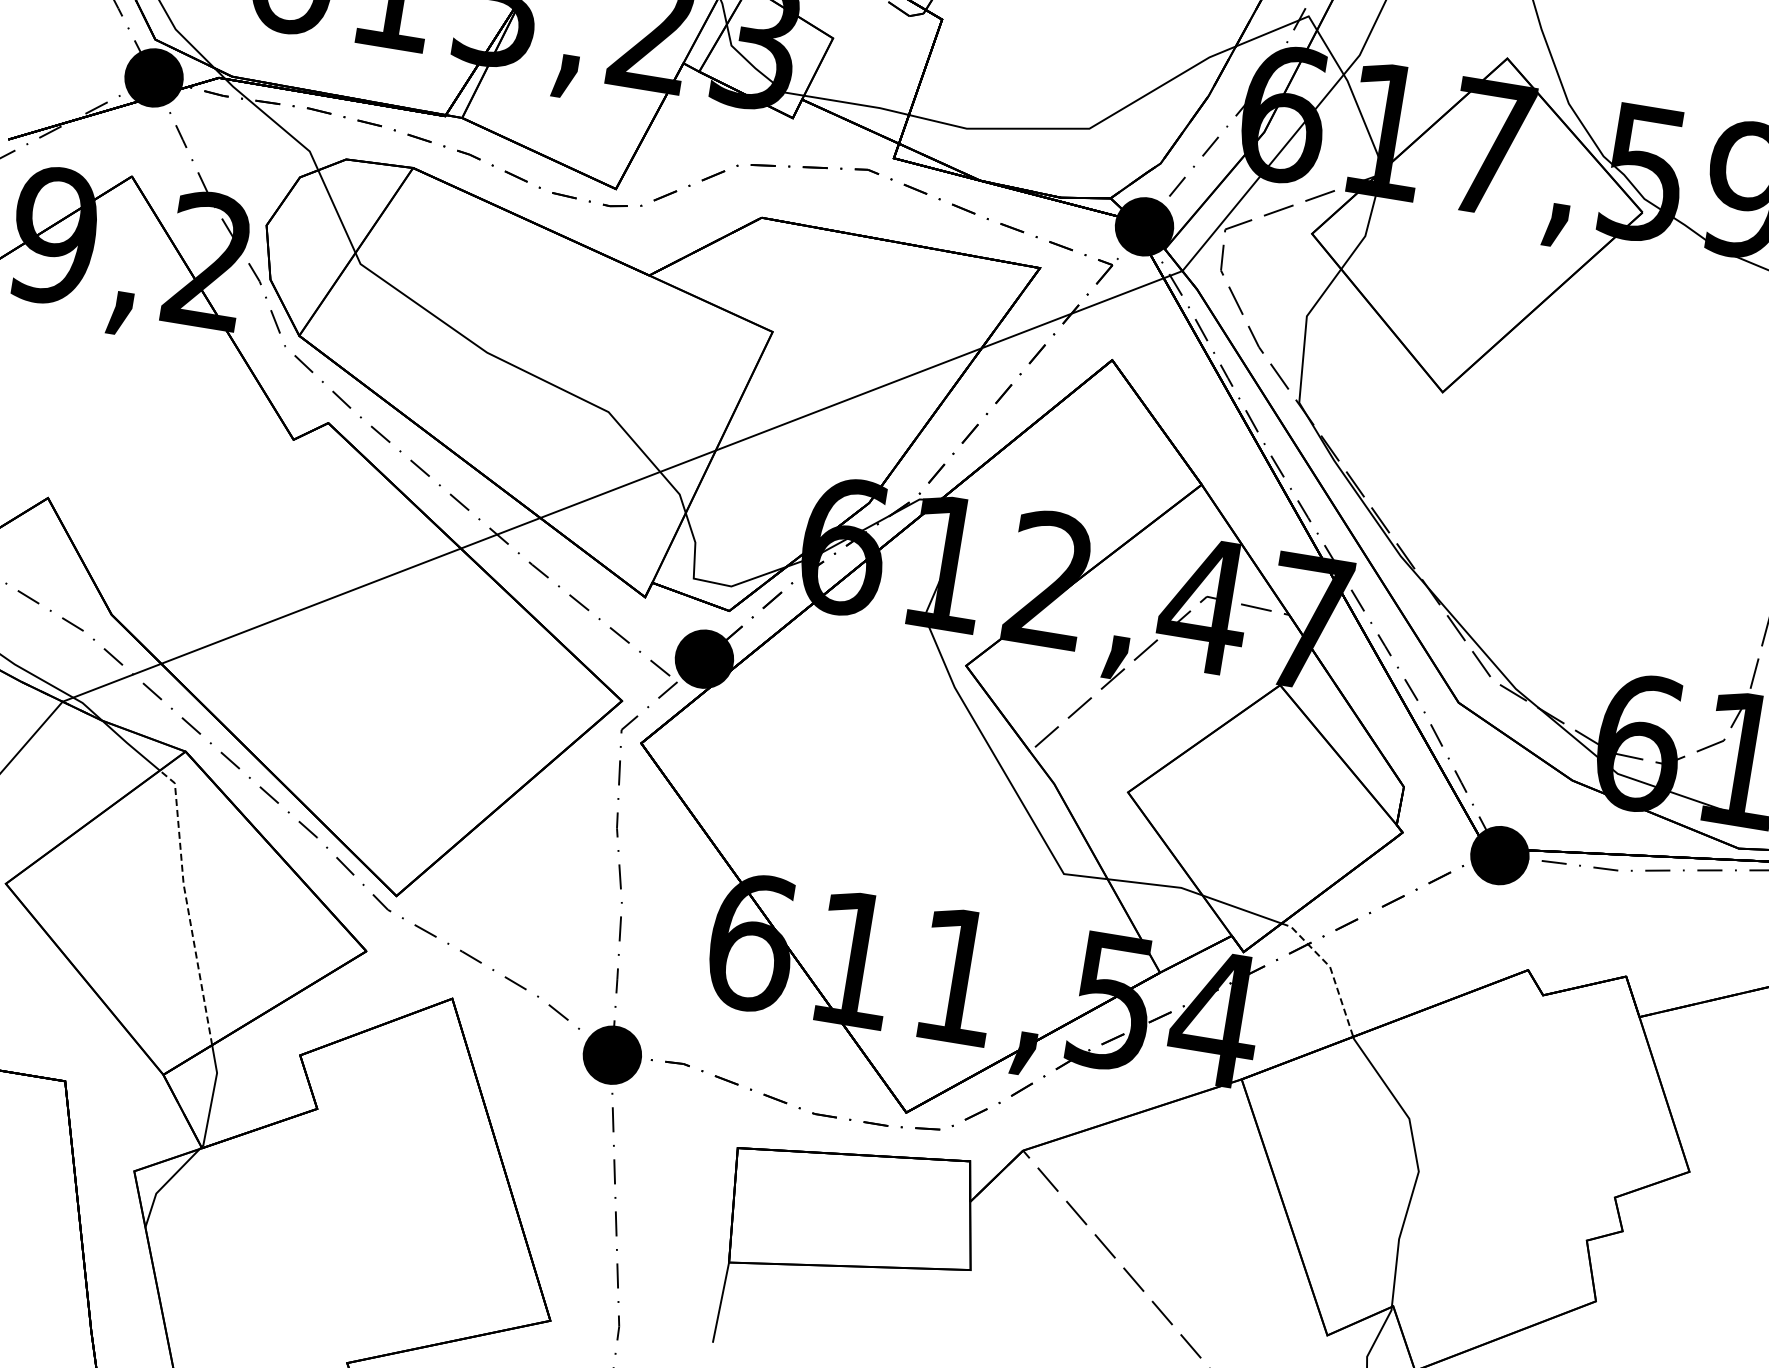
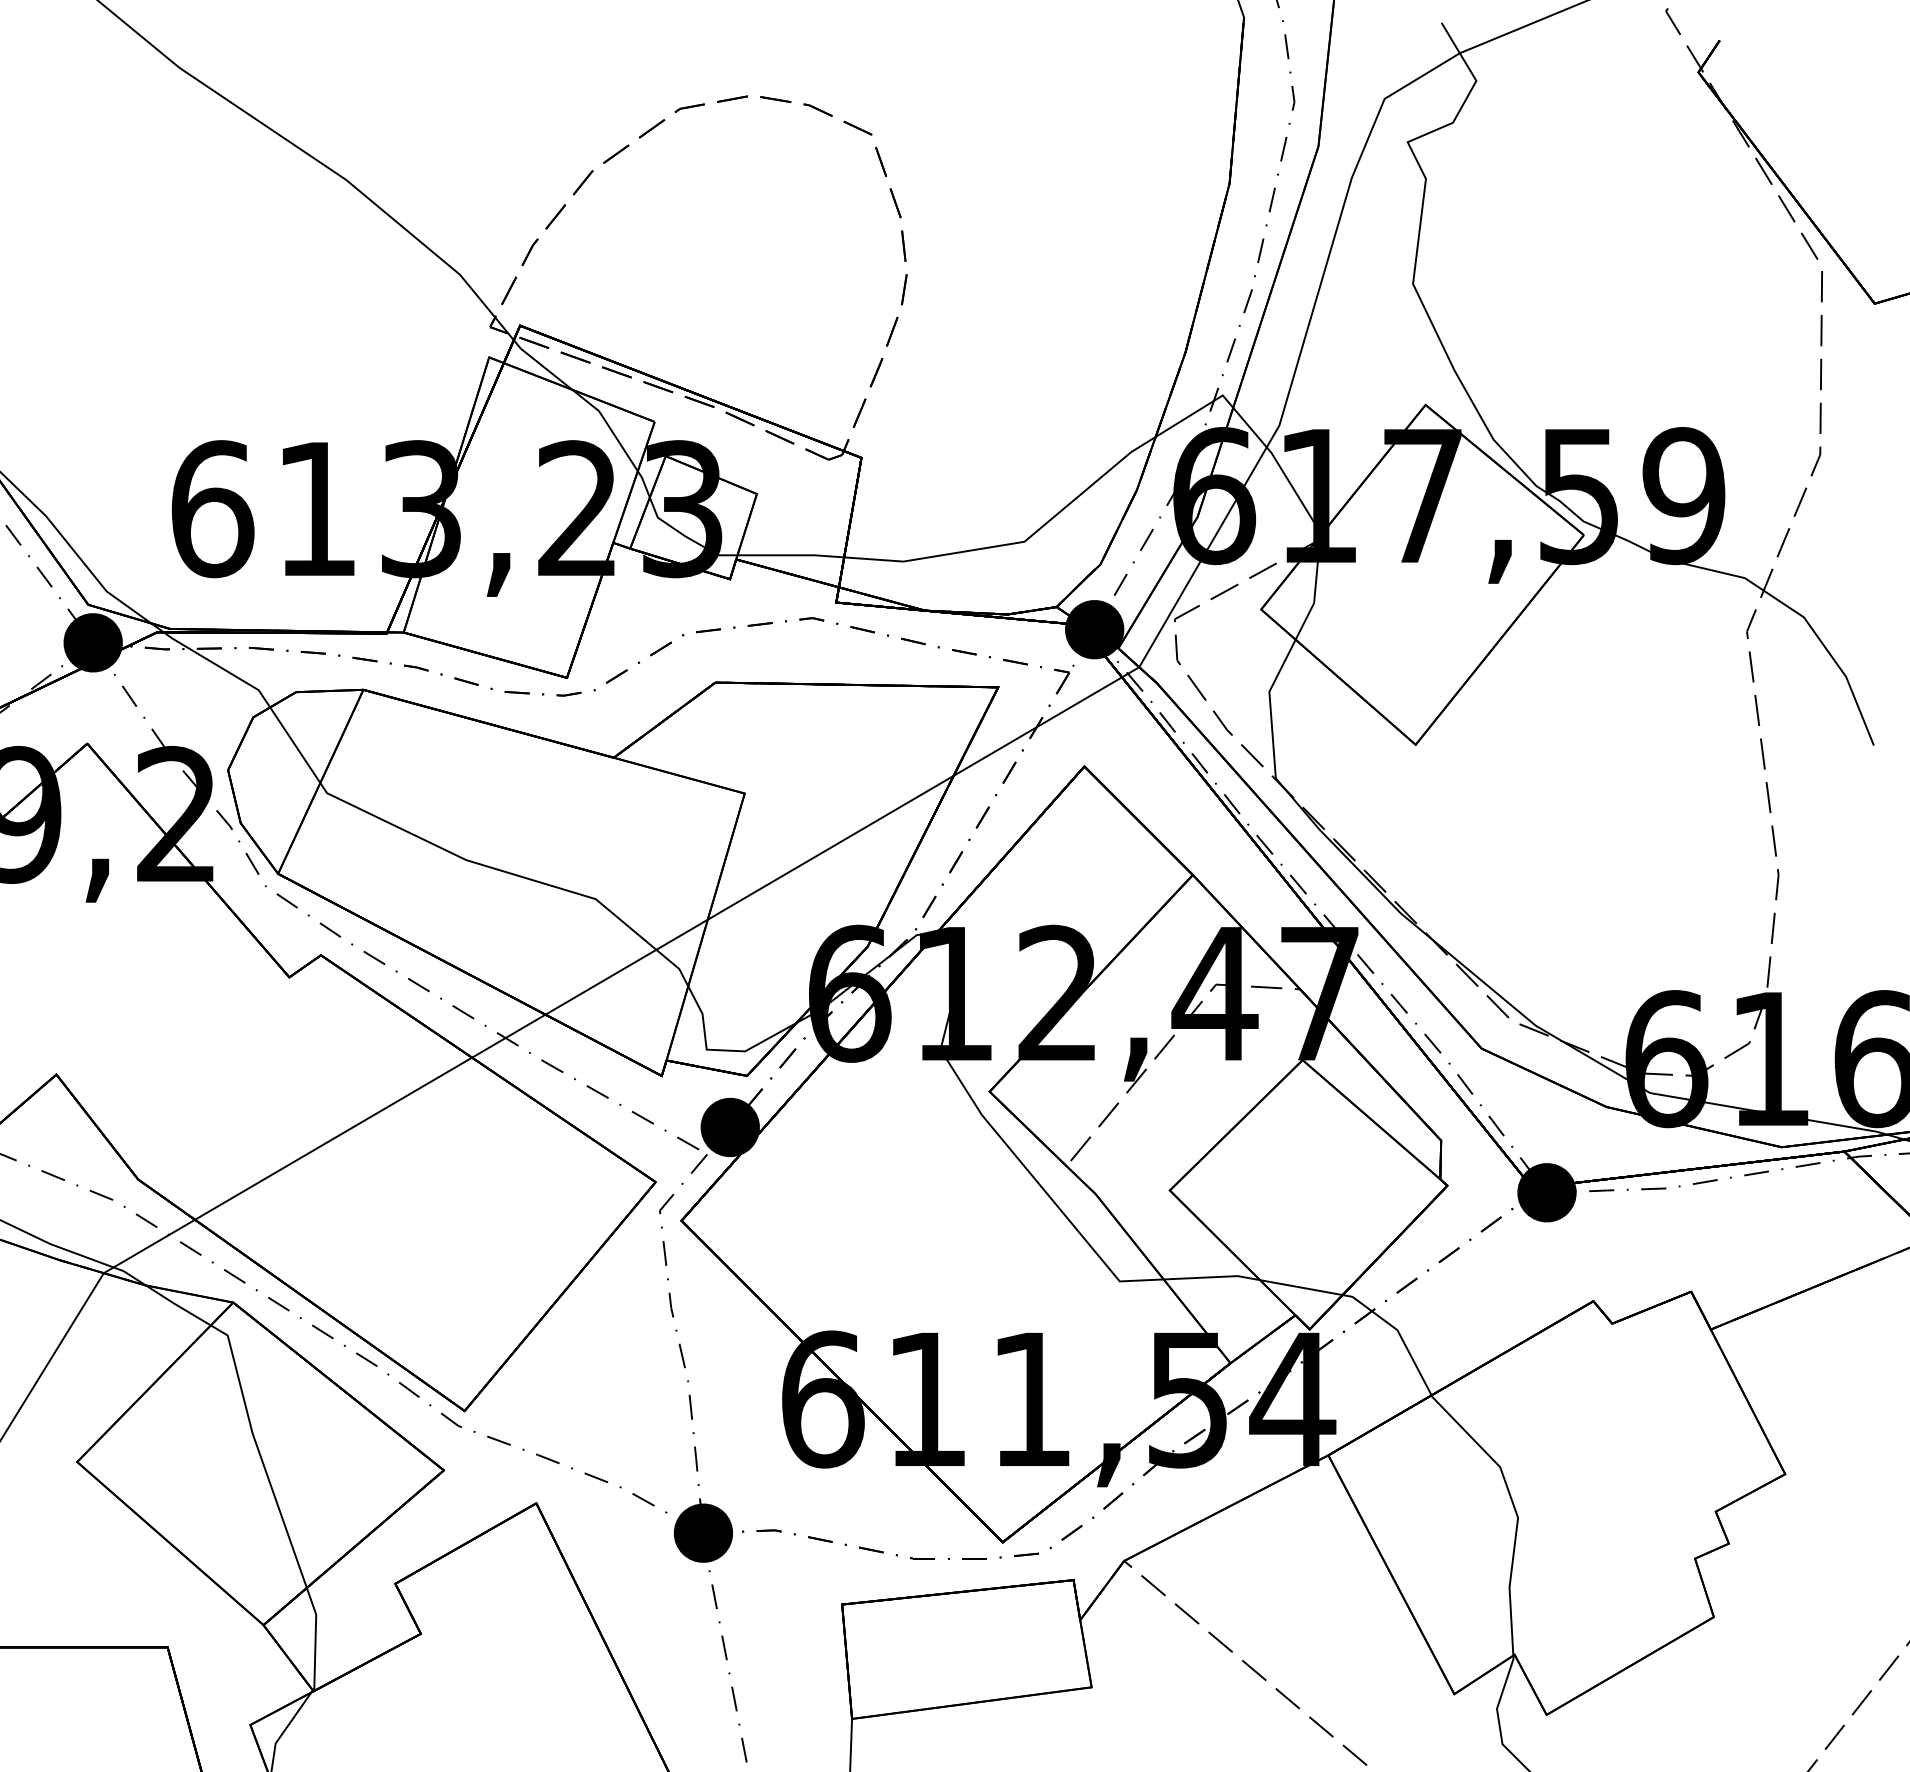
line: (187, 903) -> (259, 1452), dashed -> solid
line: (1330, 969) -> (1398, 1332), dashed -> solid

